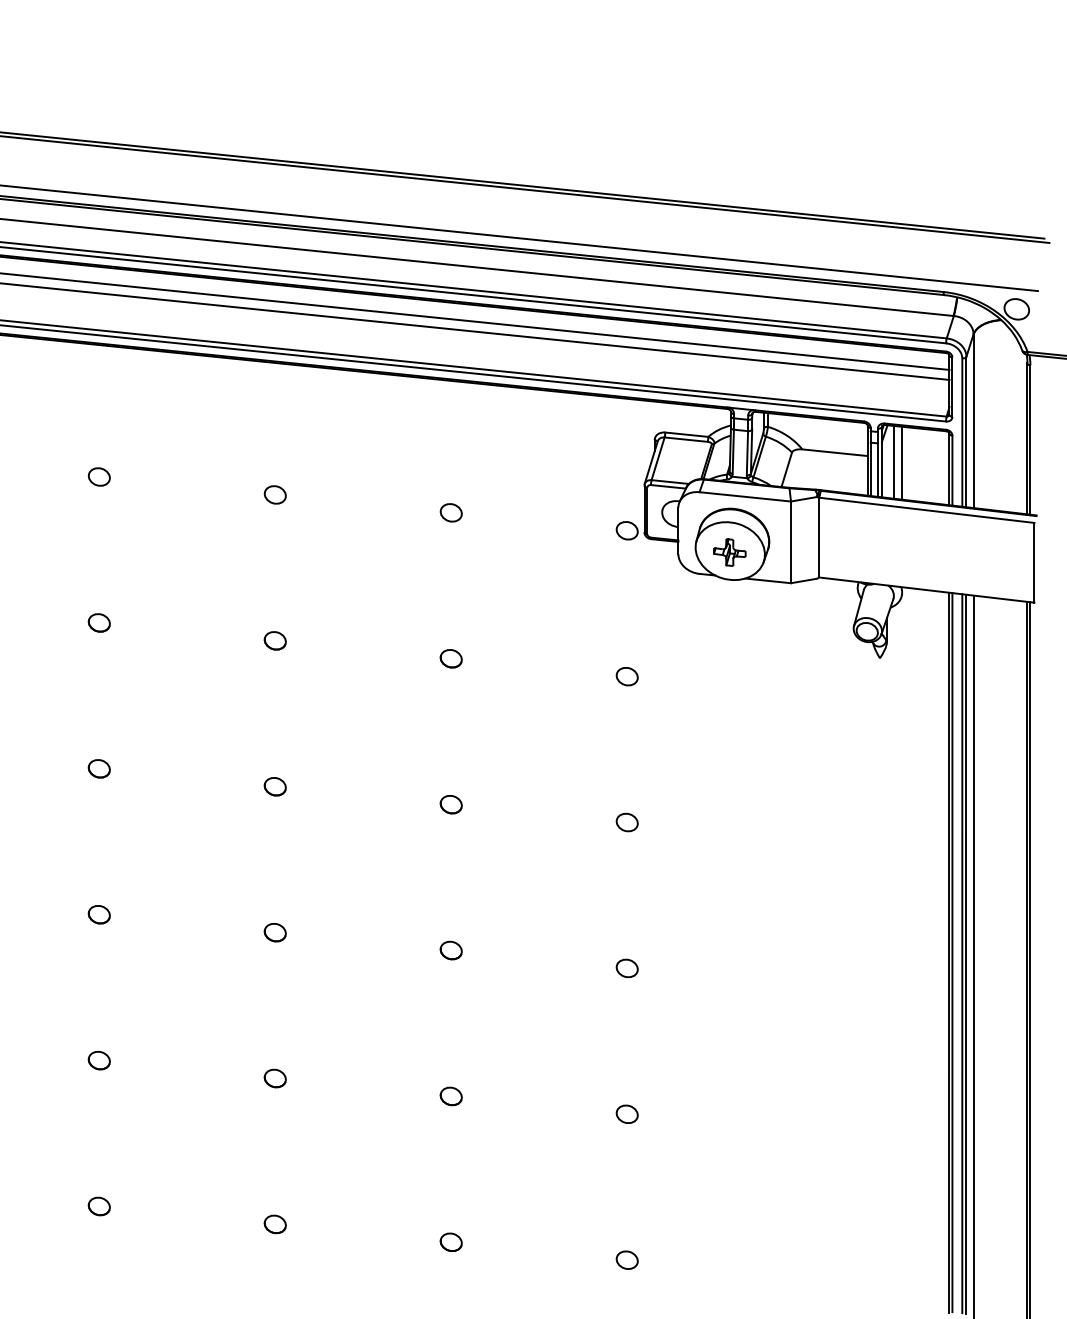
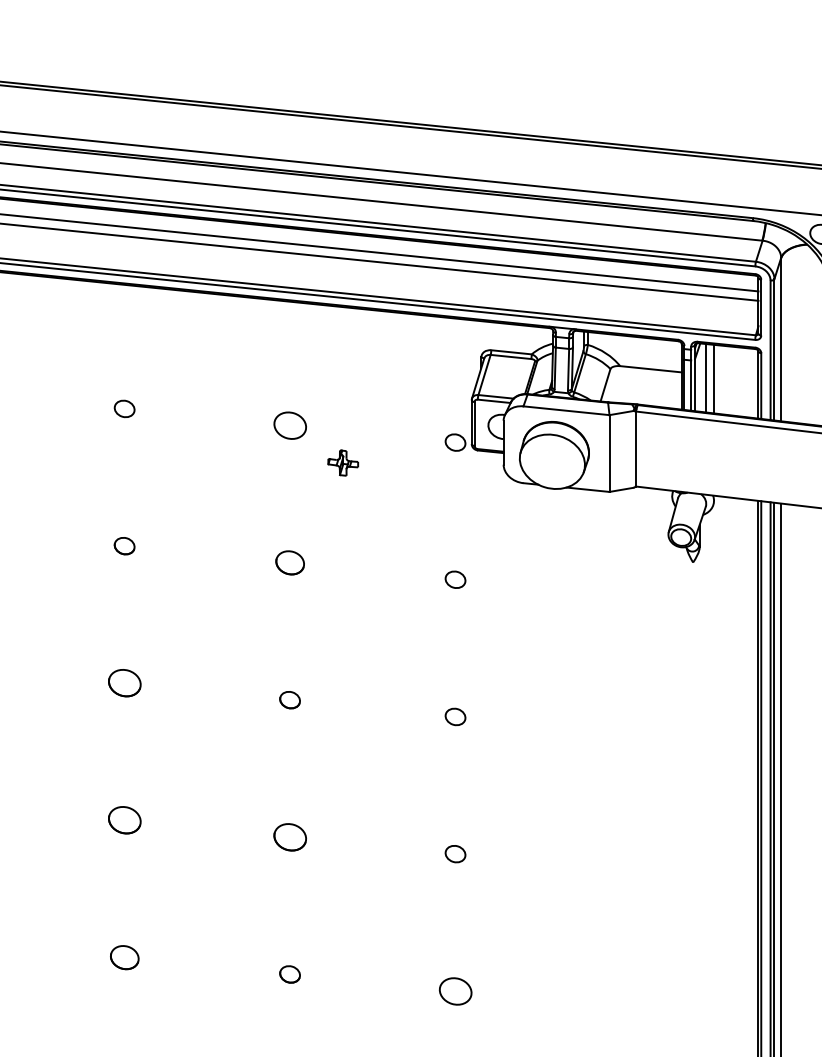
part: (450, 512) -> (289, 425), size x1.6
part: (729, 552) -> (342, 463), moved
part: (450, 658) -> (289, 562), size x1.4
part: (274, 786) -> (123, 683), size x1.6
part: (274, 932) -> (123, 820), size x1.6
part: (450, 950) -> (289, 837), size x1.6
part: (274, 1078) -> (123, 957), size x1.4
part: (626, 1113) -> (454, 990), size x1.6

